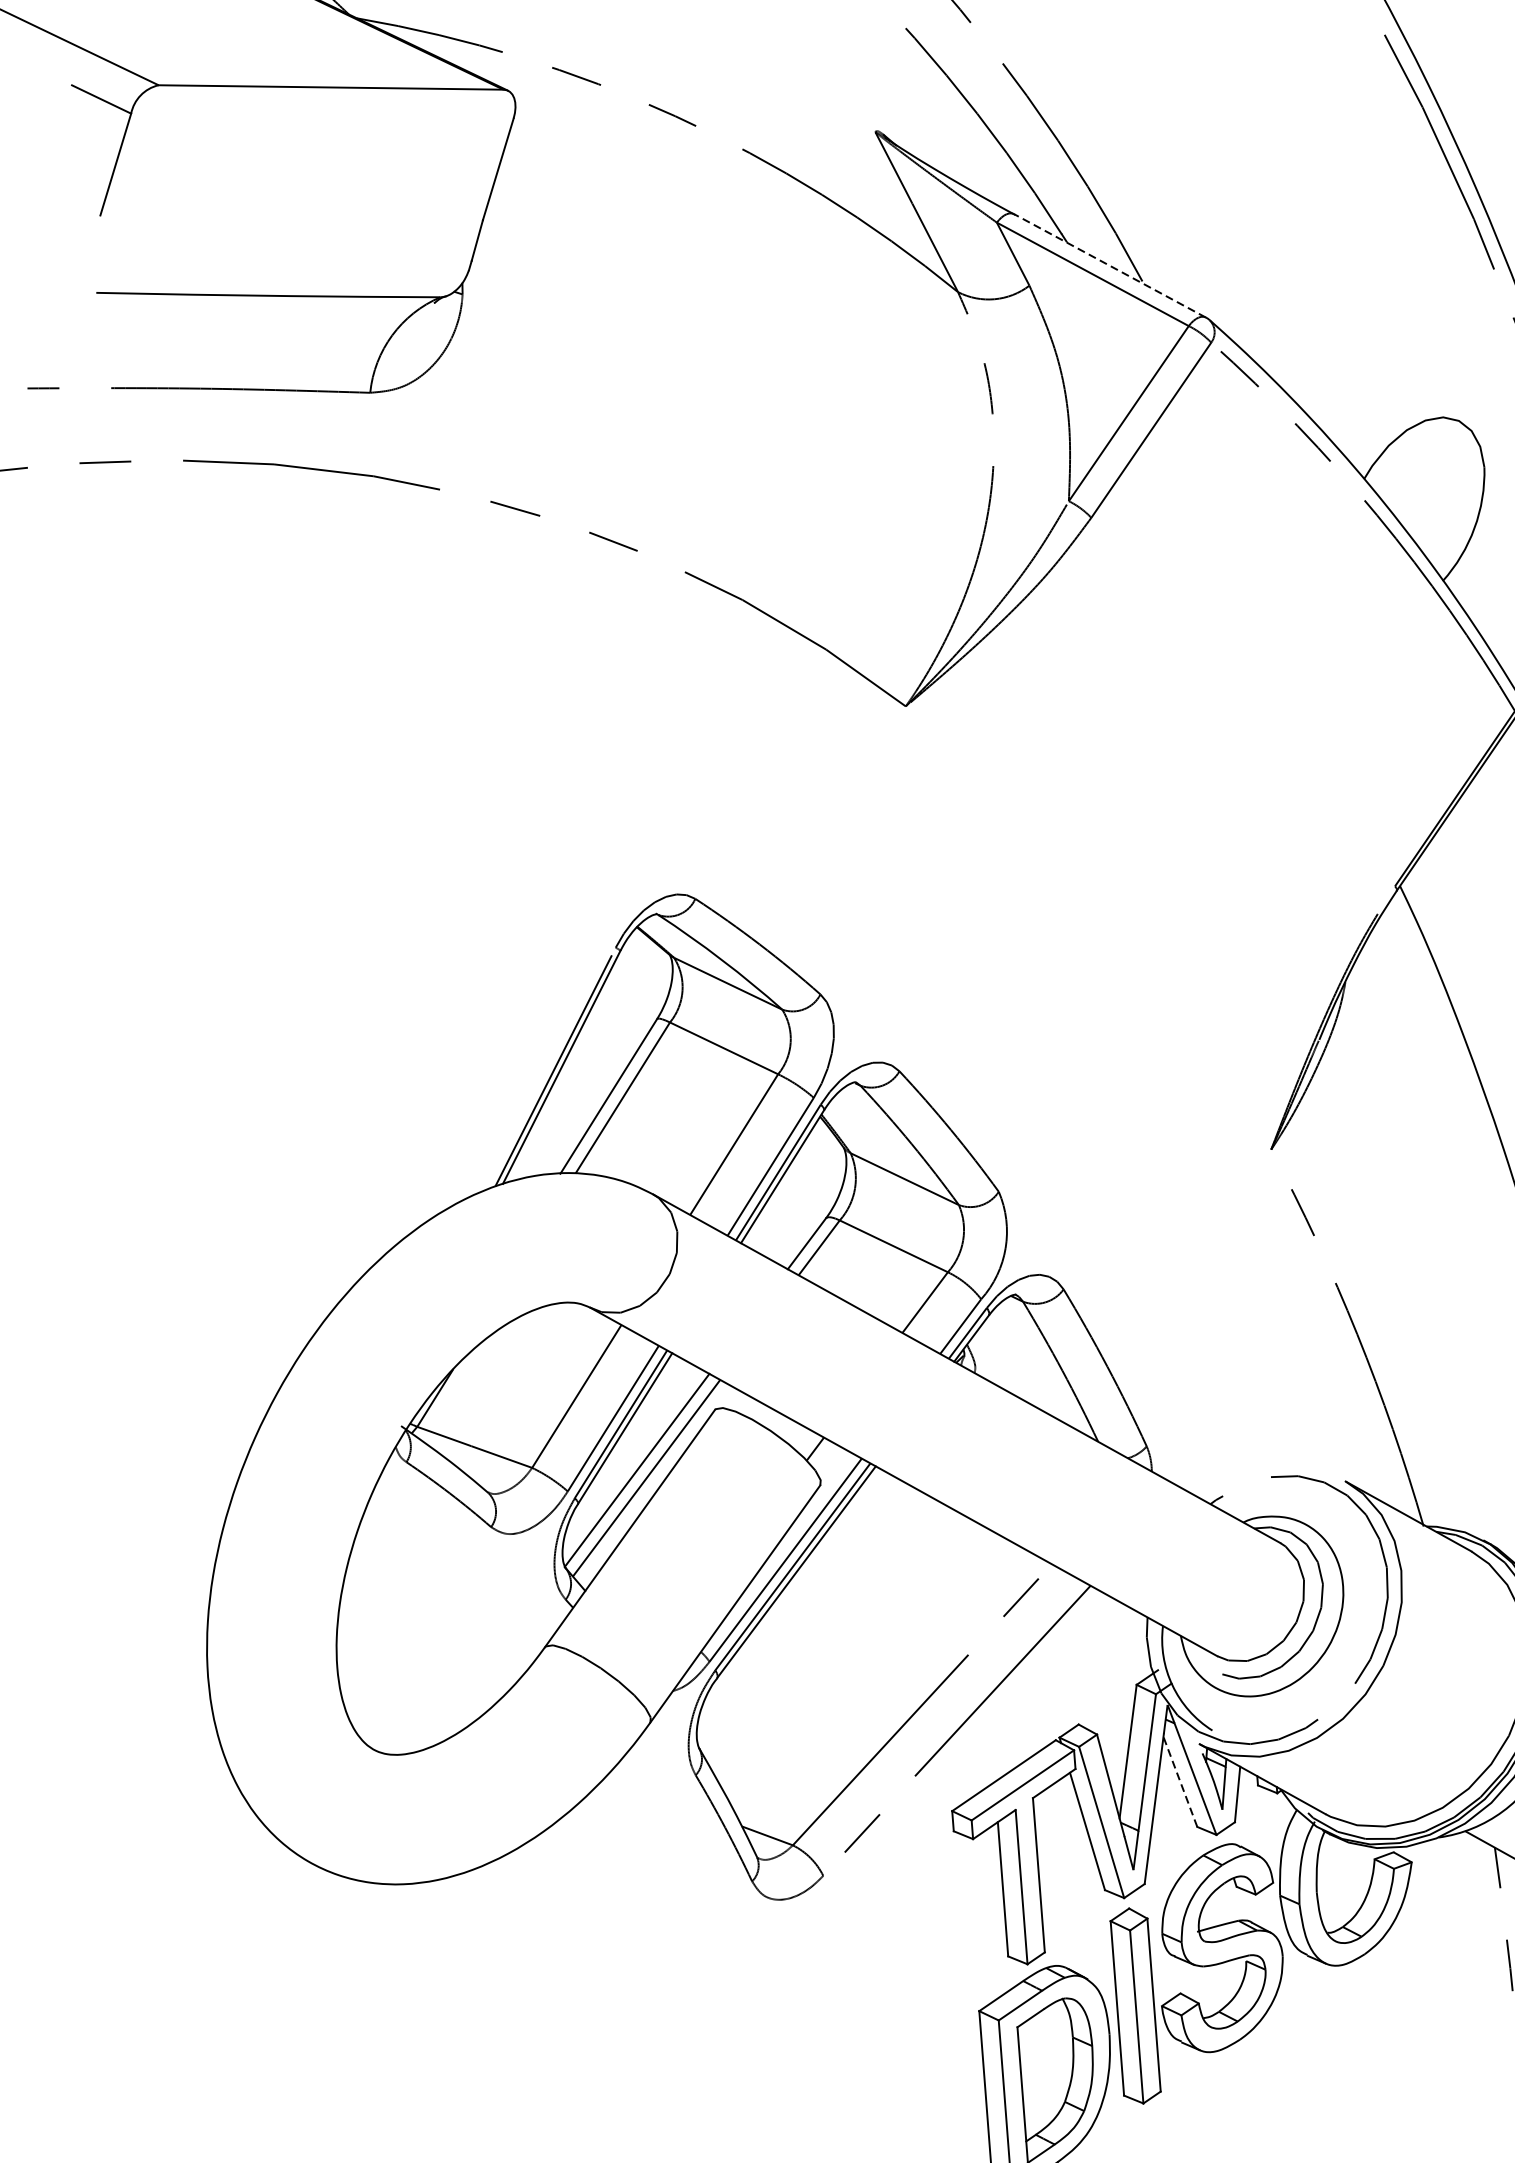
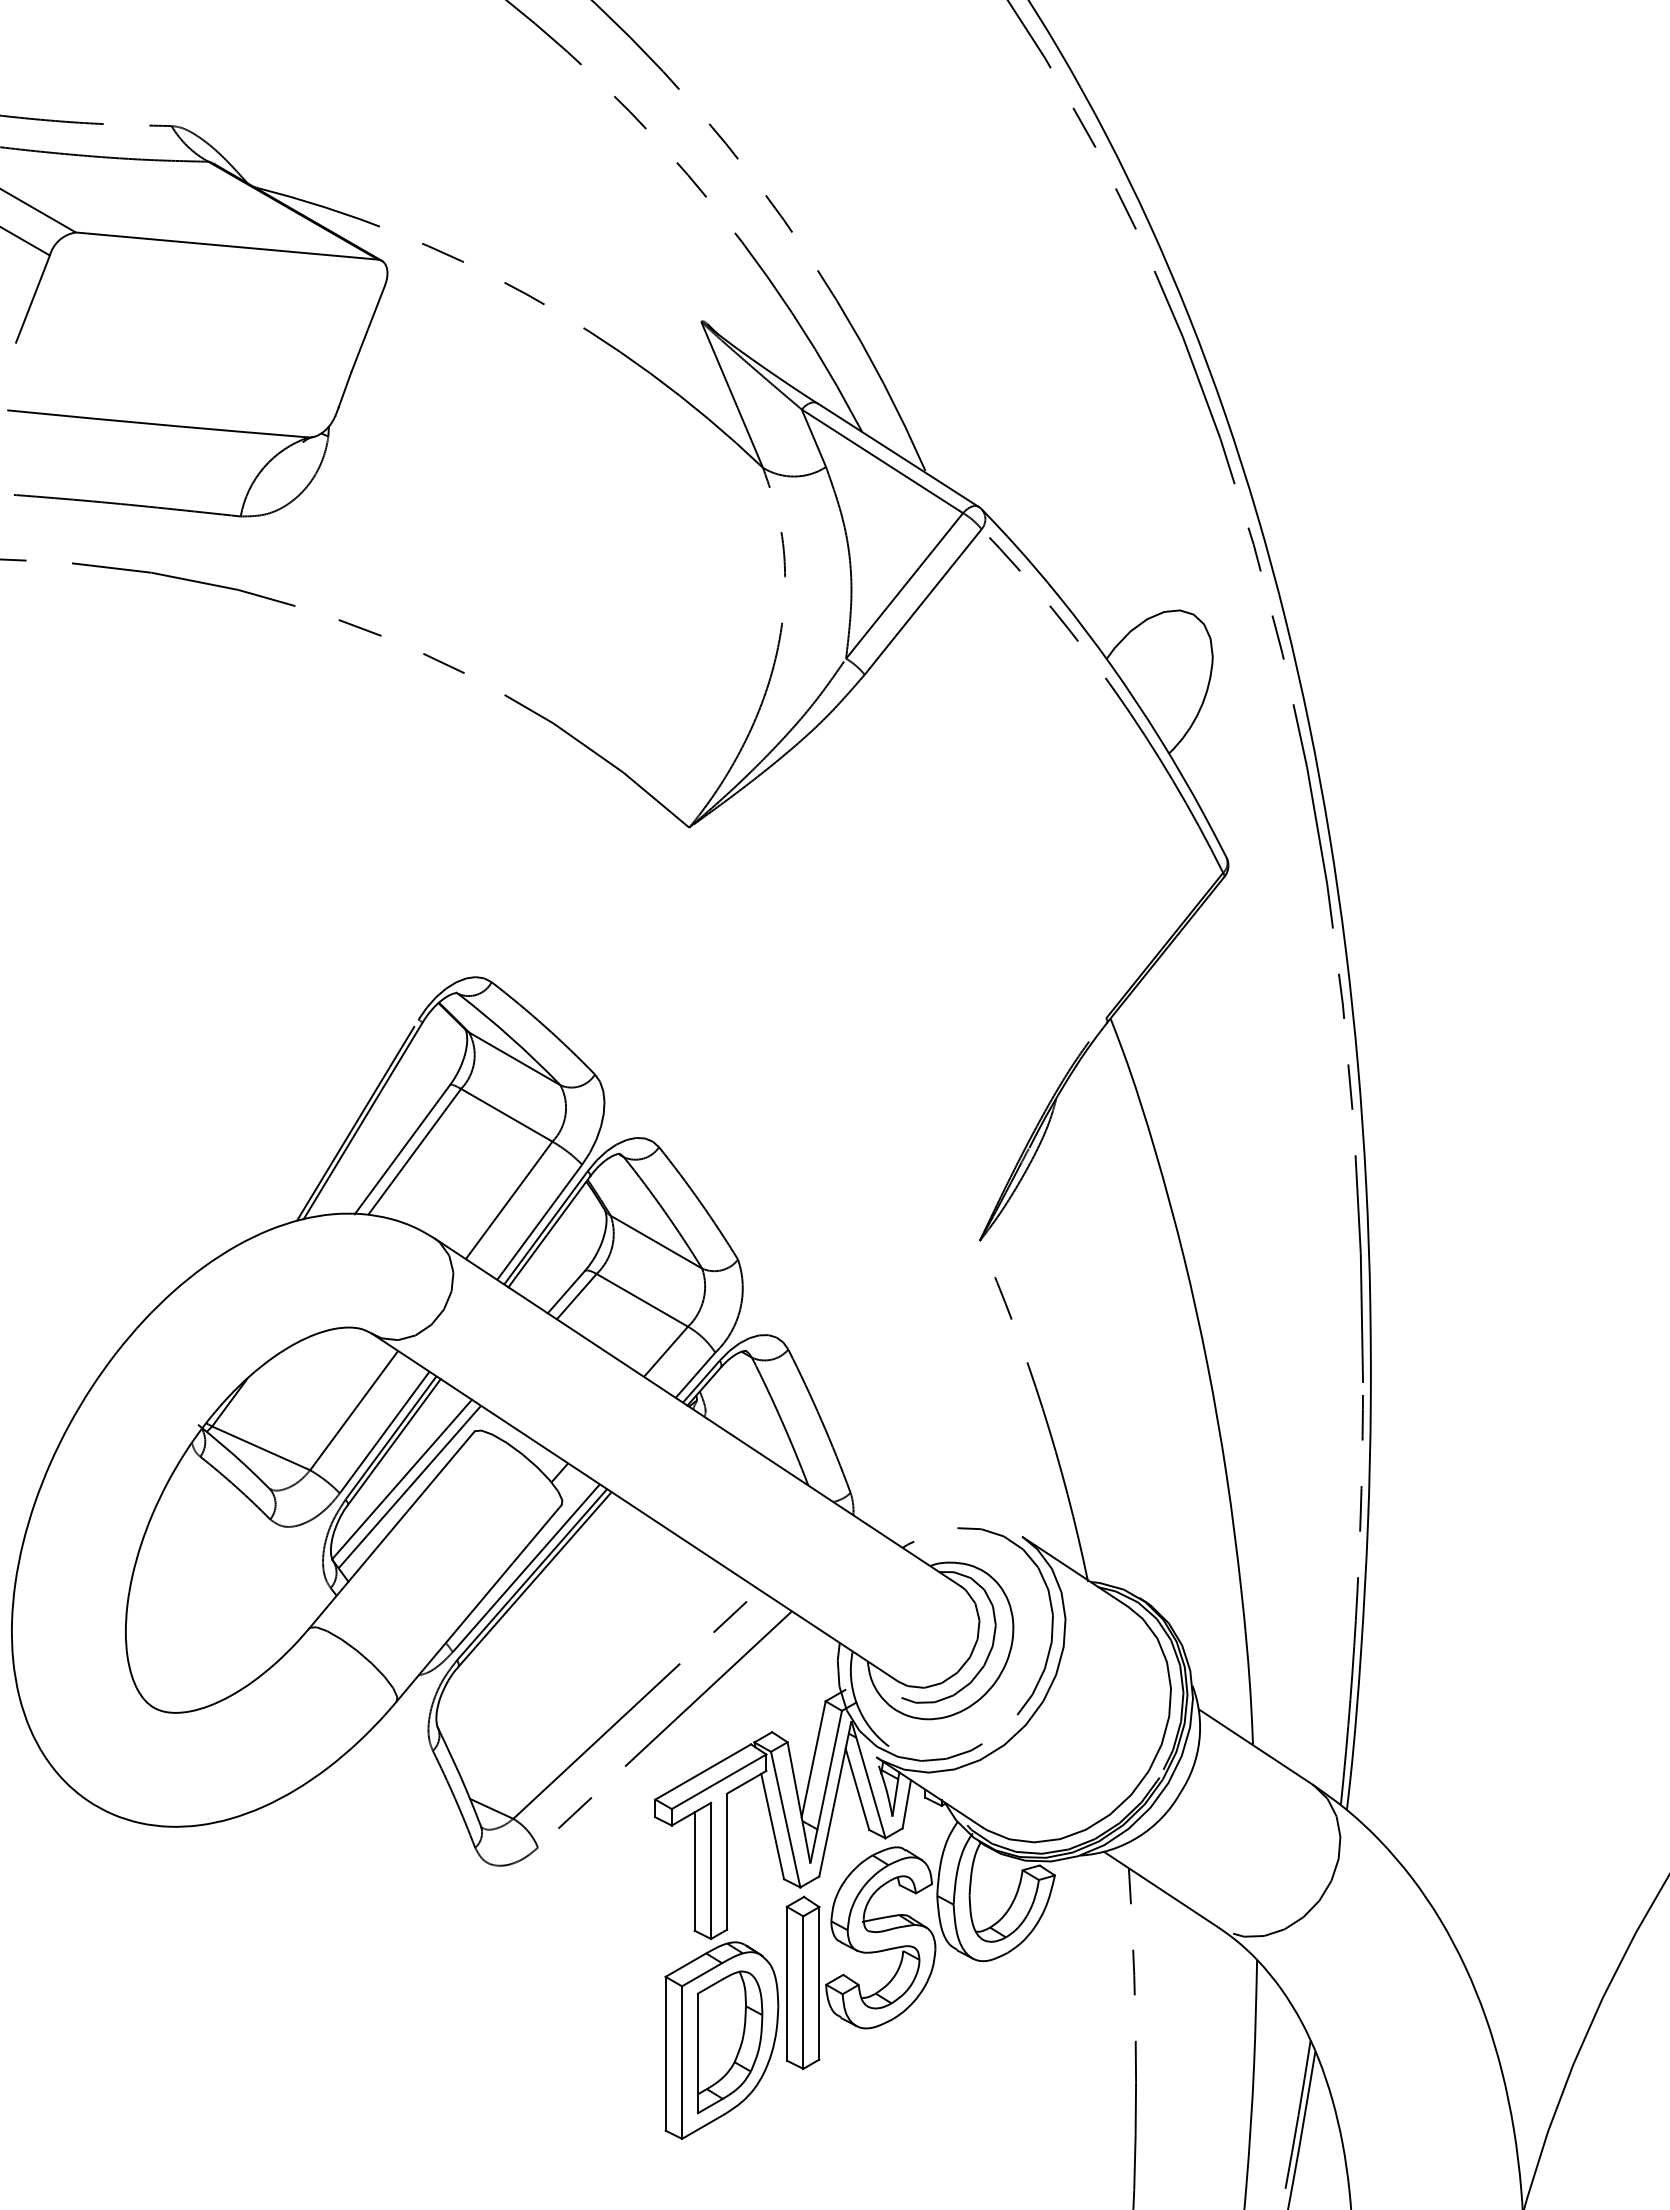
line: (1110, 266) -> (898, 455), dashed -> solid
line: (1180, 1780) -> (857, 1788), dashed -> solid

